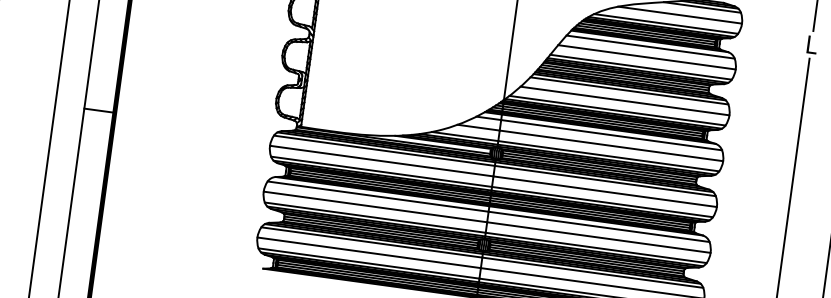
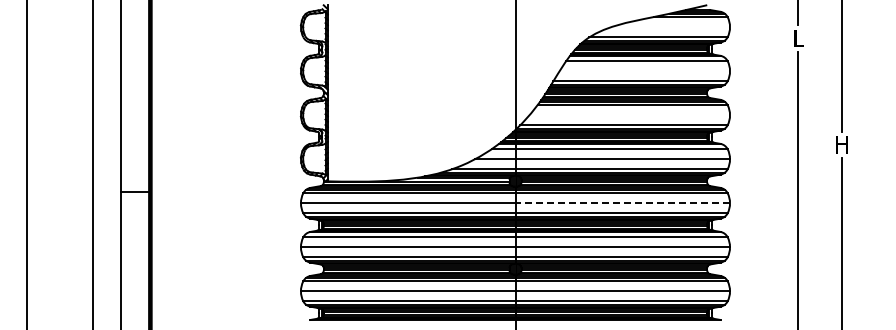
line: (679, 15) -> (670, 27), removed
line: (646, 57) -> (644, 71), removed
line: (624, 101) -> (629, 115), removed
line: (604, 191) -> (622, 203), solid -> dashed

